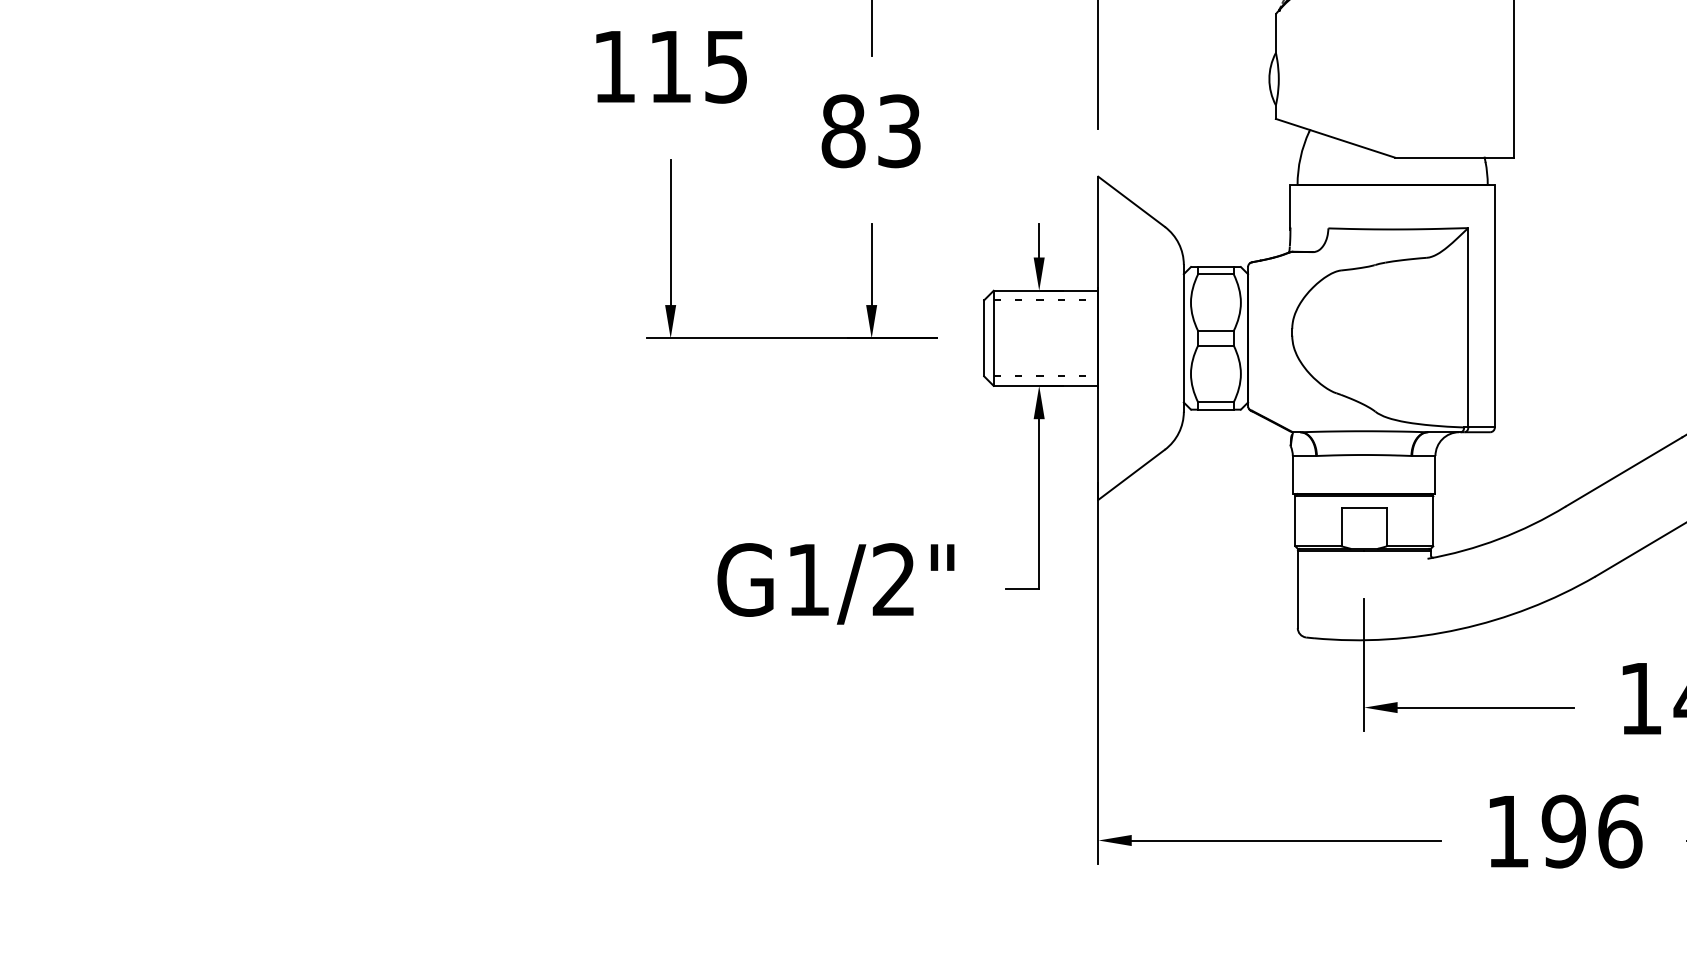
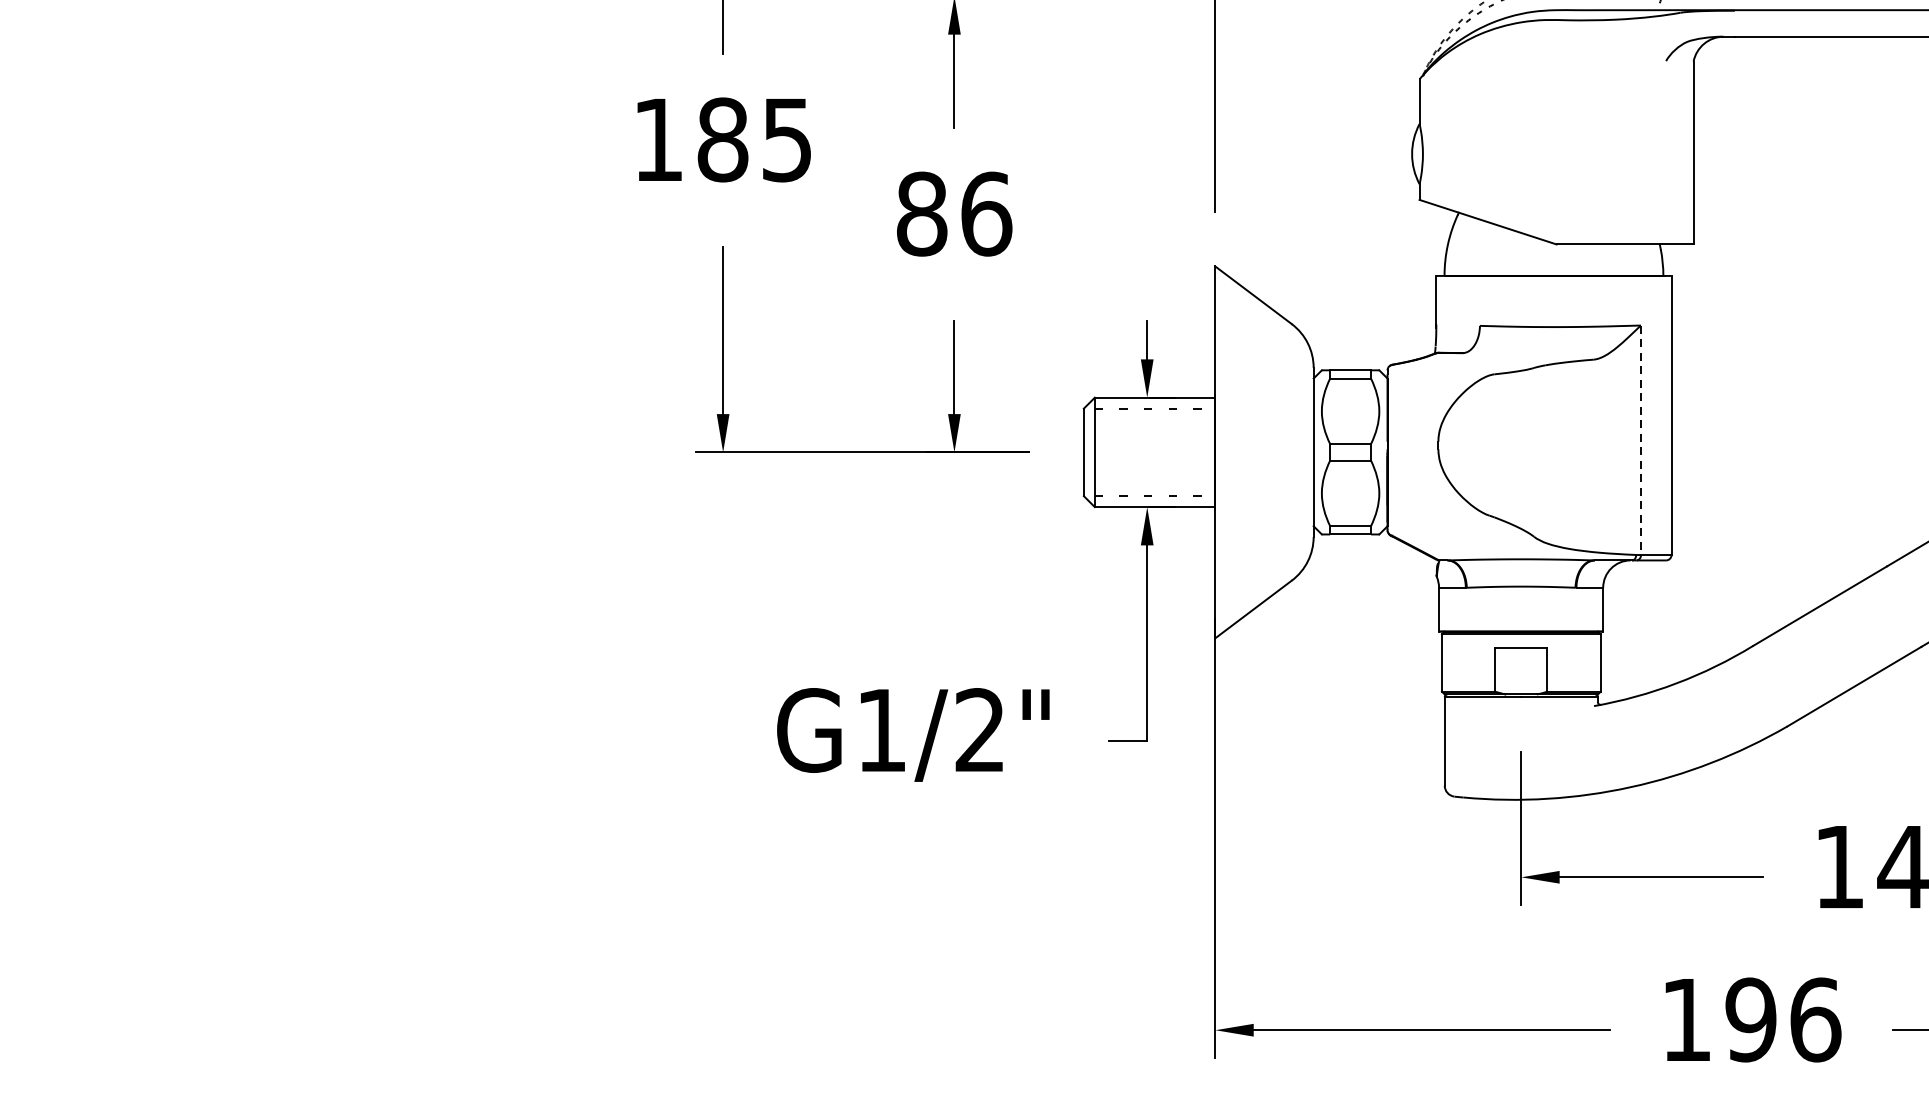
text: (670, 66) -> (722, 139), 115 -> 185
text: (899, 131) -> (986, 214), 83 -> 86
line: (1468, 327) -> (1641, 439), solid -> dashed

